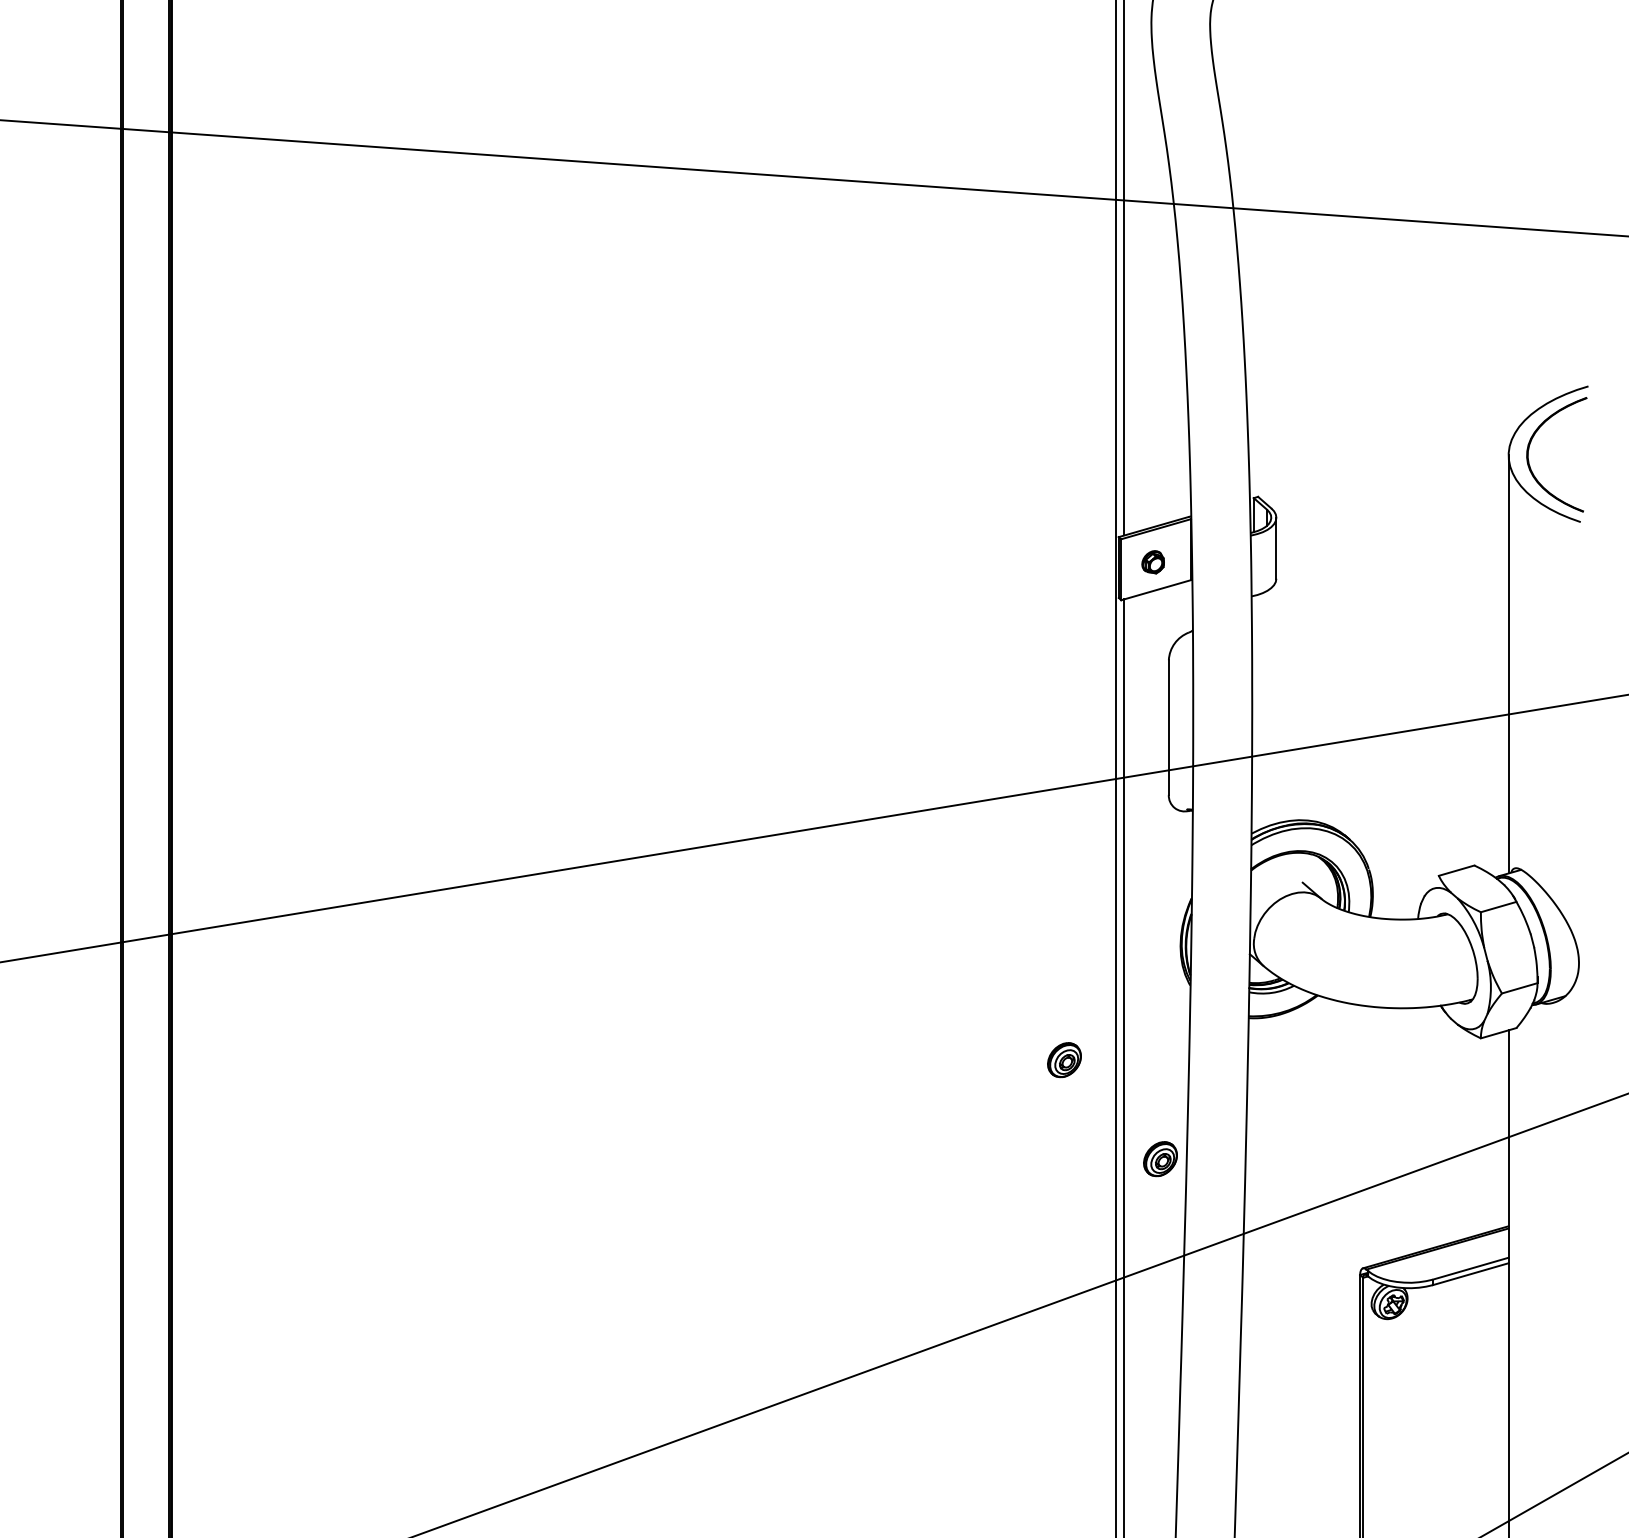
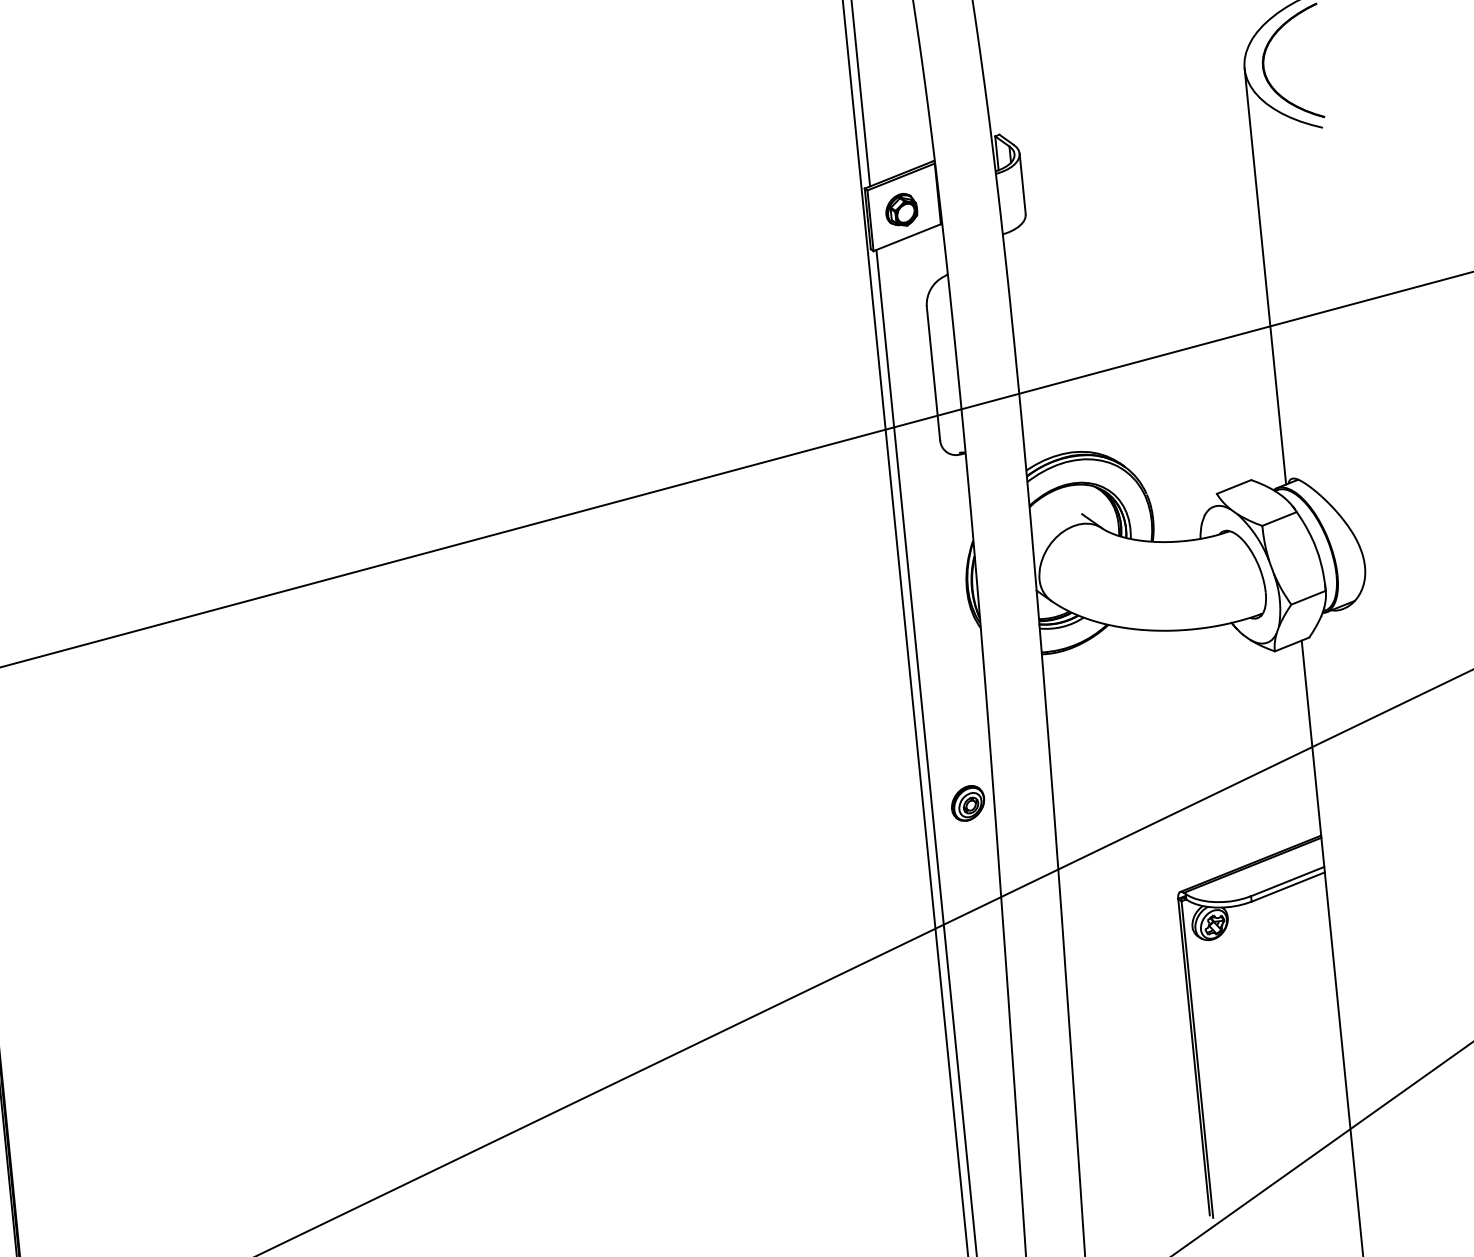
part: (1152, 562) -> (900, 210), size x1.43
part: (1064, 1060) -> (862, 714), removed

